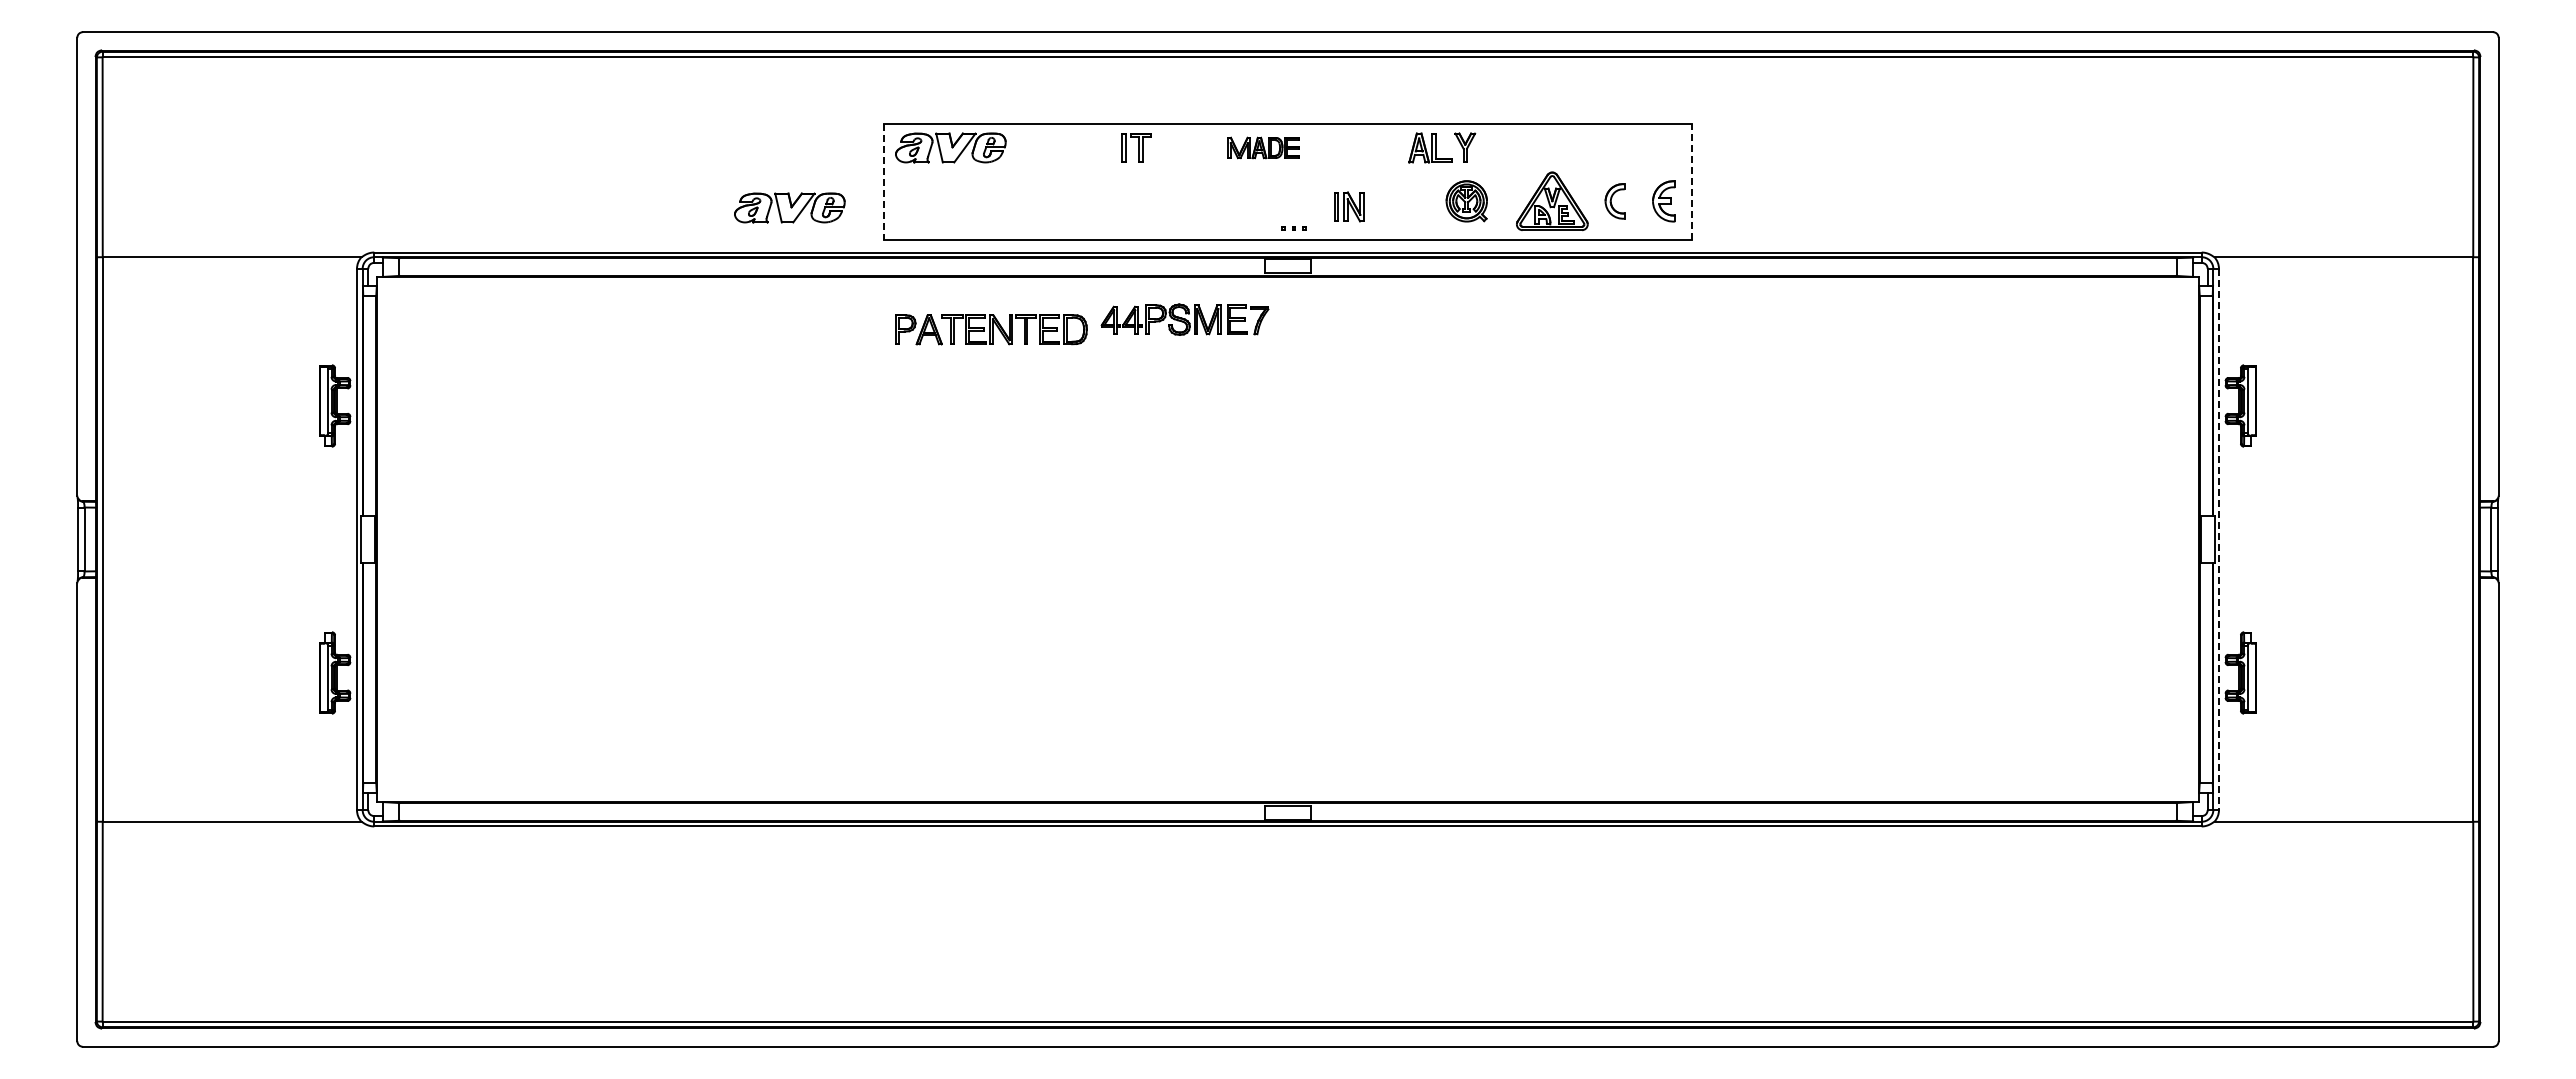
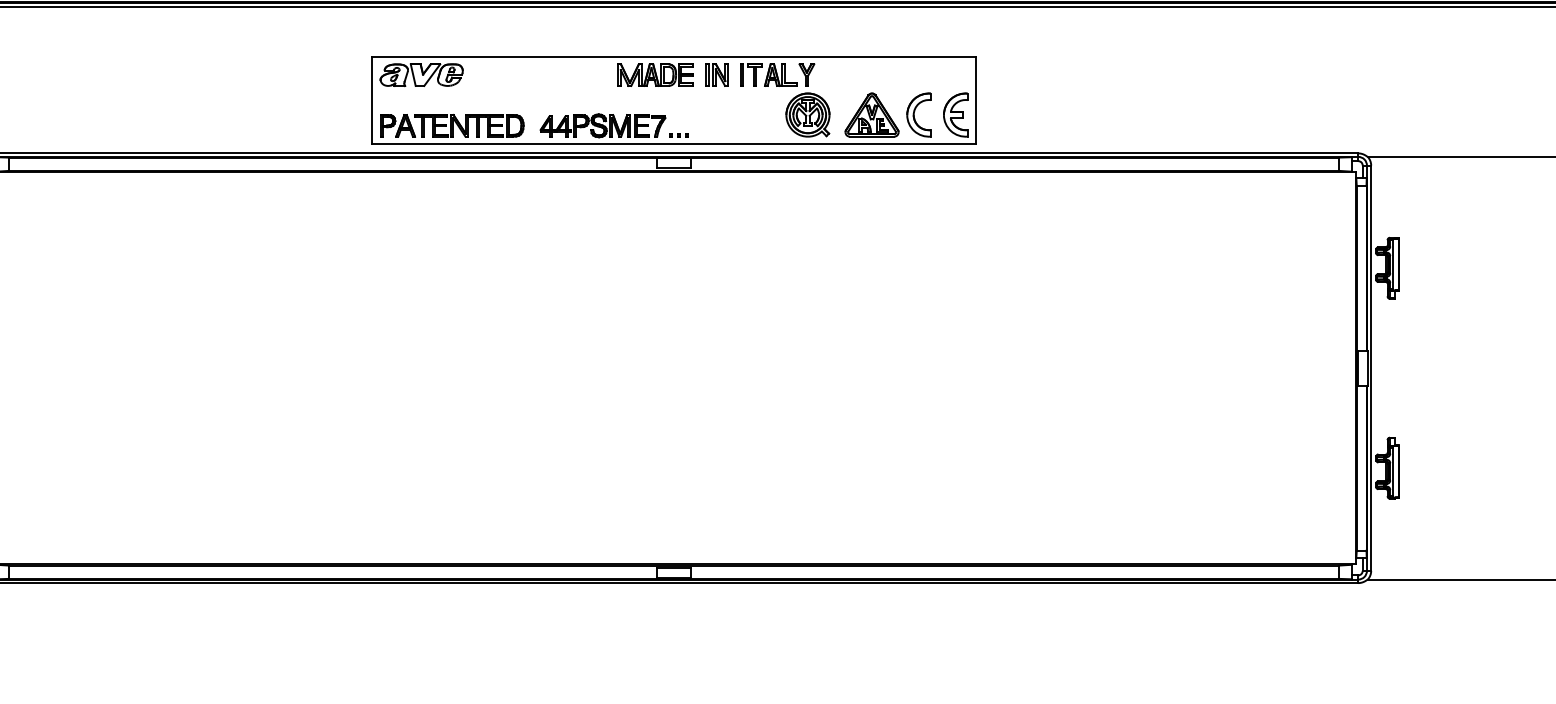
part: (1136, 147) -> (751, 74), moved
part: (1263, 147) -> (655, 74), size x1.43
line: (884, 182) -> (372, 100), dashed -> solid
line: (1691, 182) -> (976, 100), dashed -> solid
part: (1466, 201) -> (807, 115), size x1.43
part: (1614, 201) -> (918, 115), size x1.67
part: (1663, 201) -> (955, 115), size x1.43
part: (1349, 206) -> (717, 74), moved
part: (789, 207) -> (300, 119), removed
part: (1184, 319) -> (602, 125), moved
part: (991, 329) -> (452, 125), moved
line: (2218, 539) -> (1370, 368), dashed -> solid

